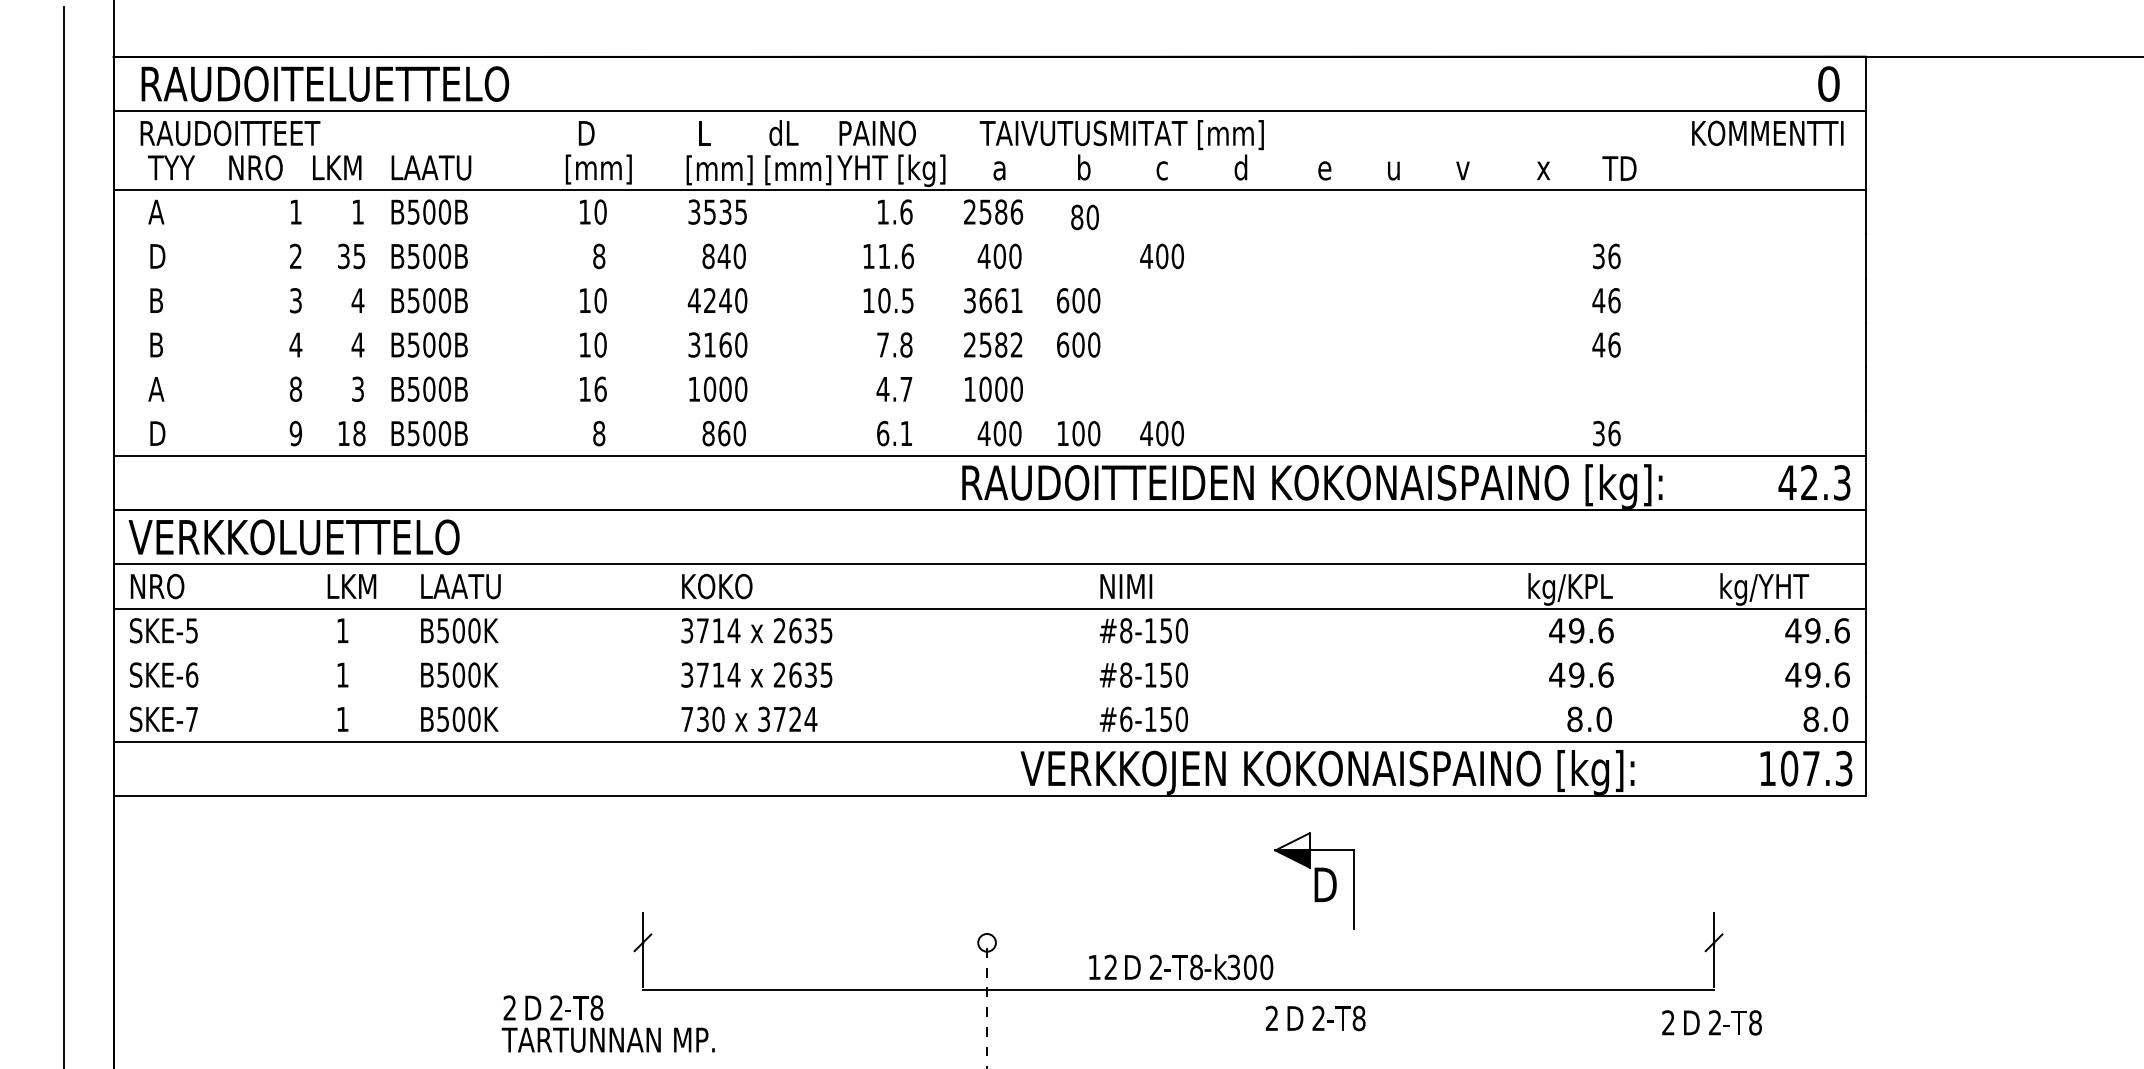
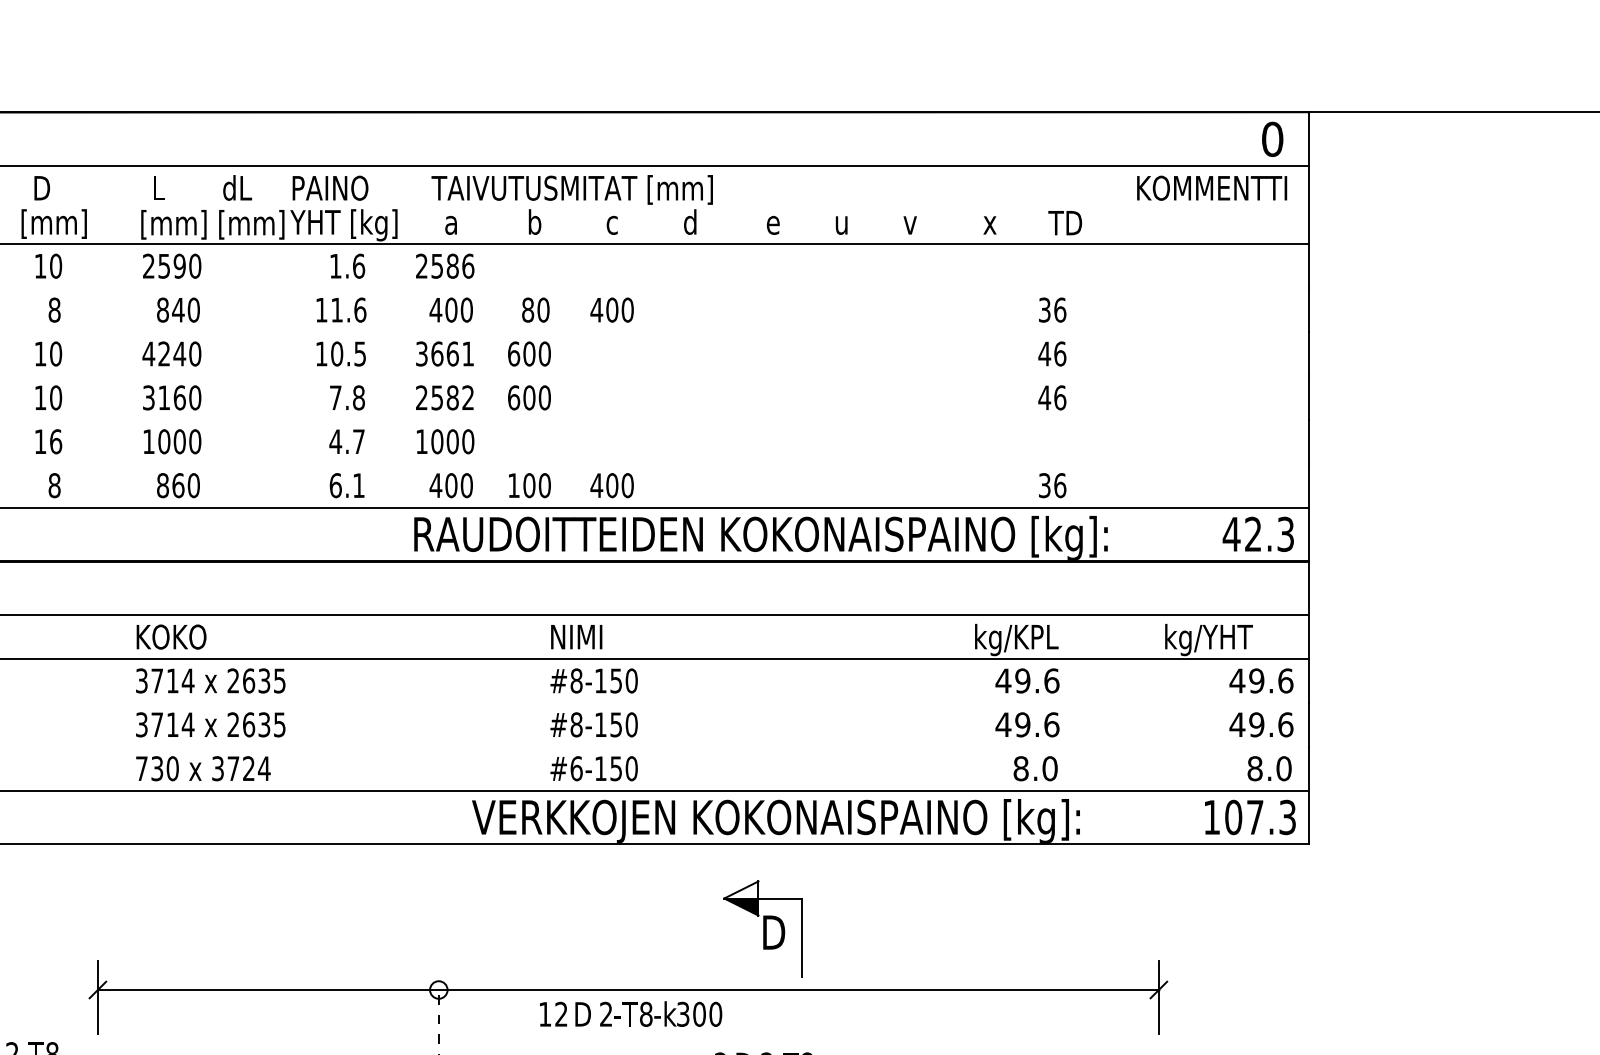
text: (717, 211) -> (171, 265), 3535 -> 2590
text: (1084, 217) -> (535, 310), moved
line: (1178, 989) -> (628, 989), moved

